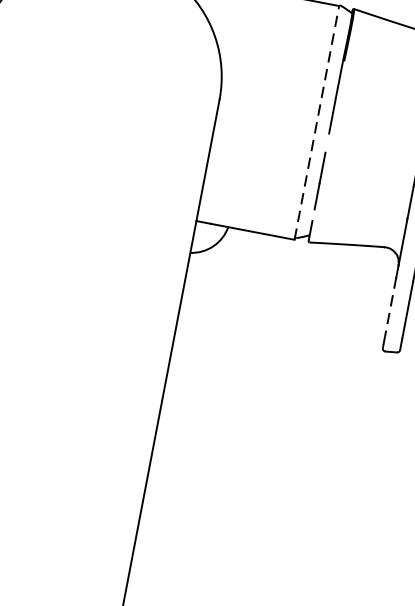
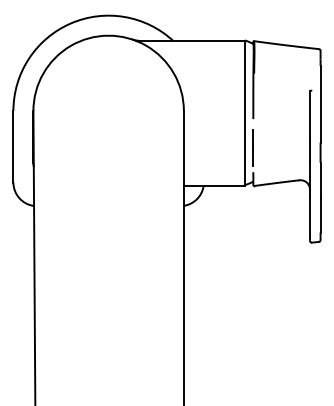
line: (316, 122) -> (244, 113), dashed -> solid
line: (391, 307) -> (310, 215), dashed -> solid

